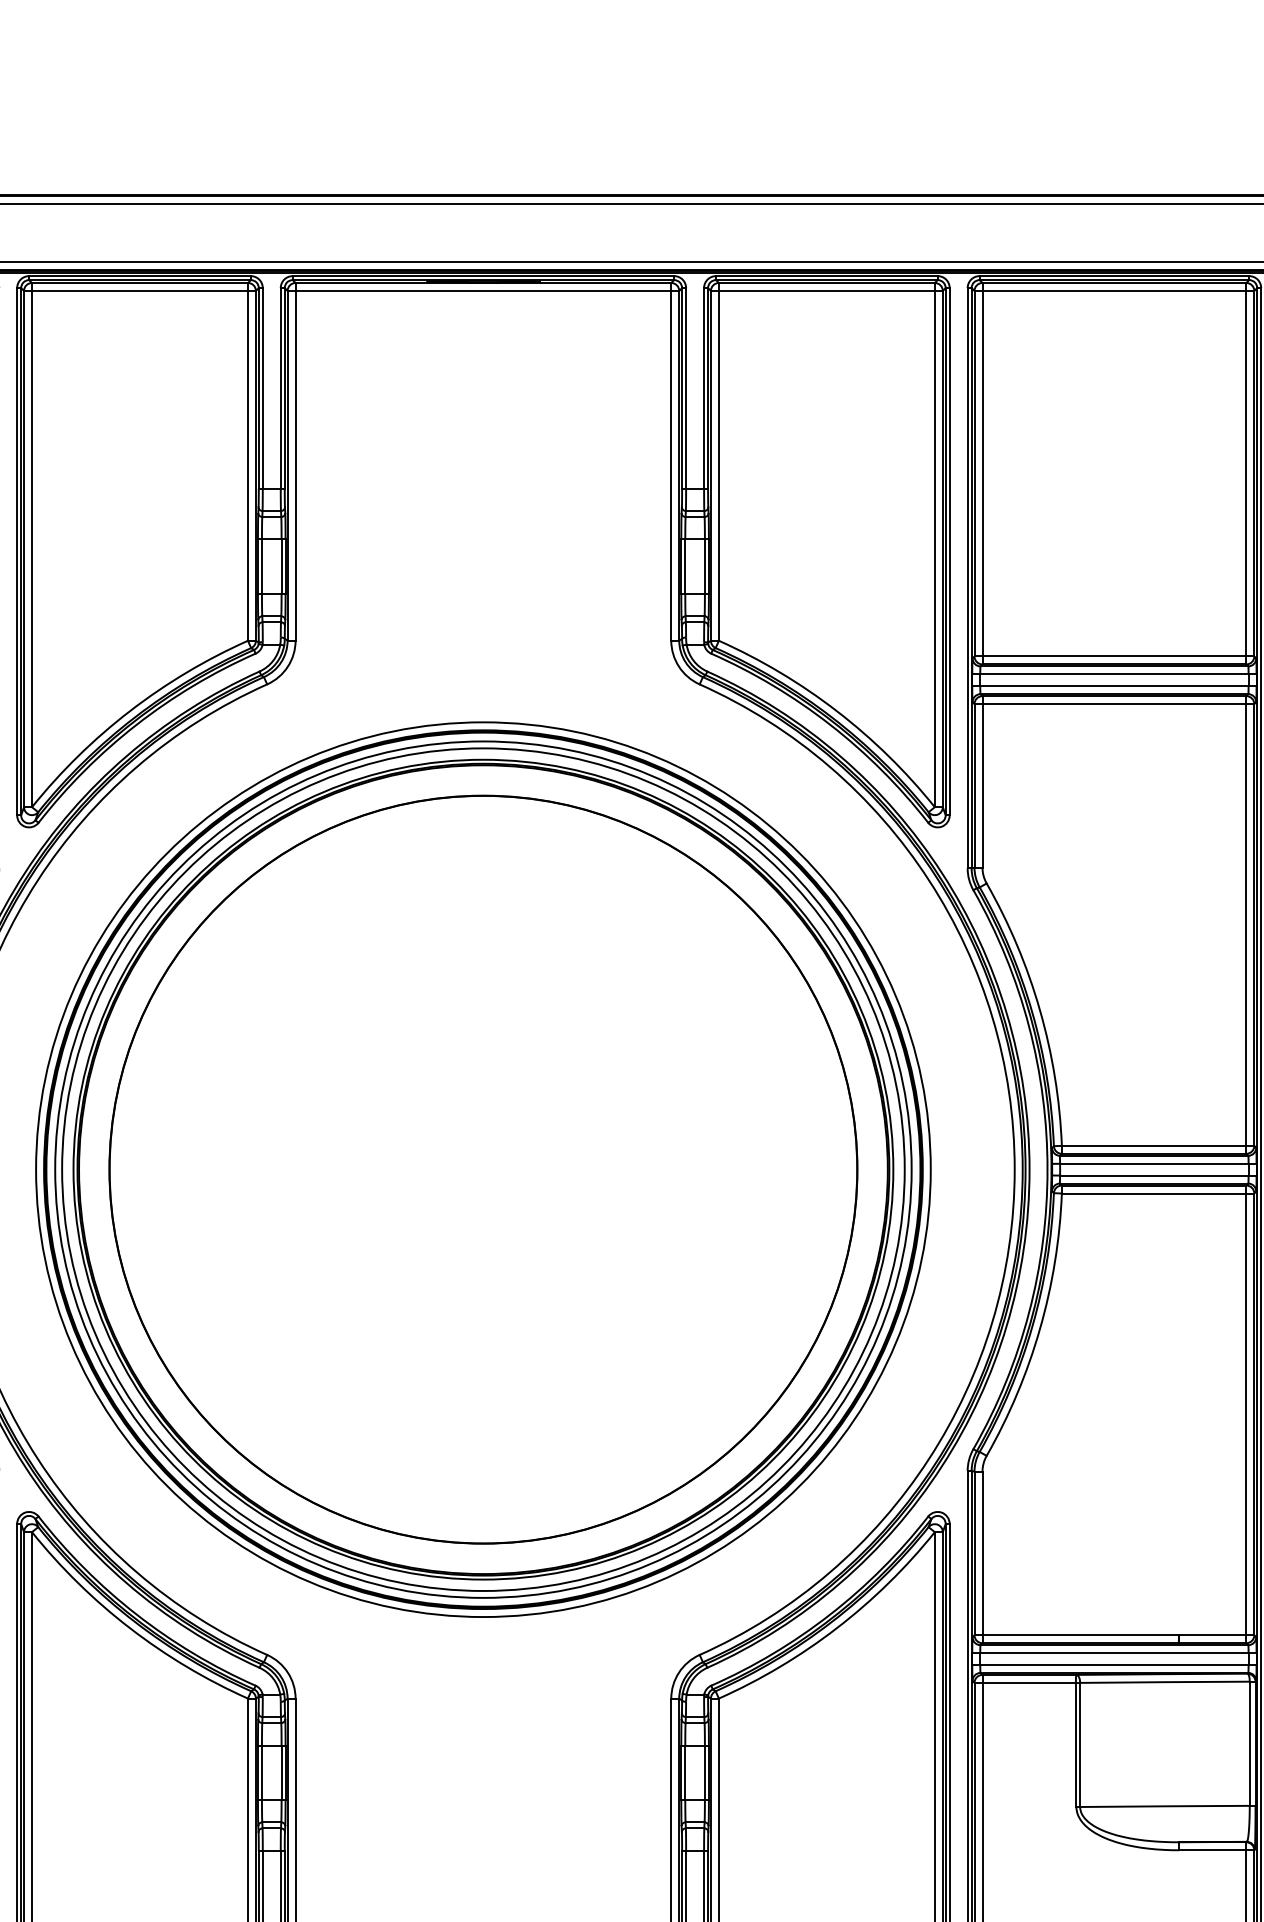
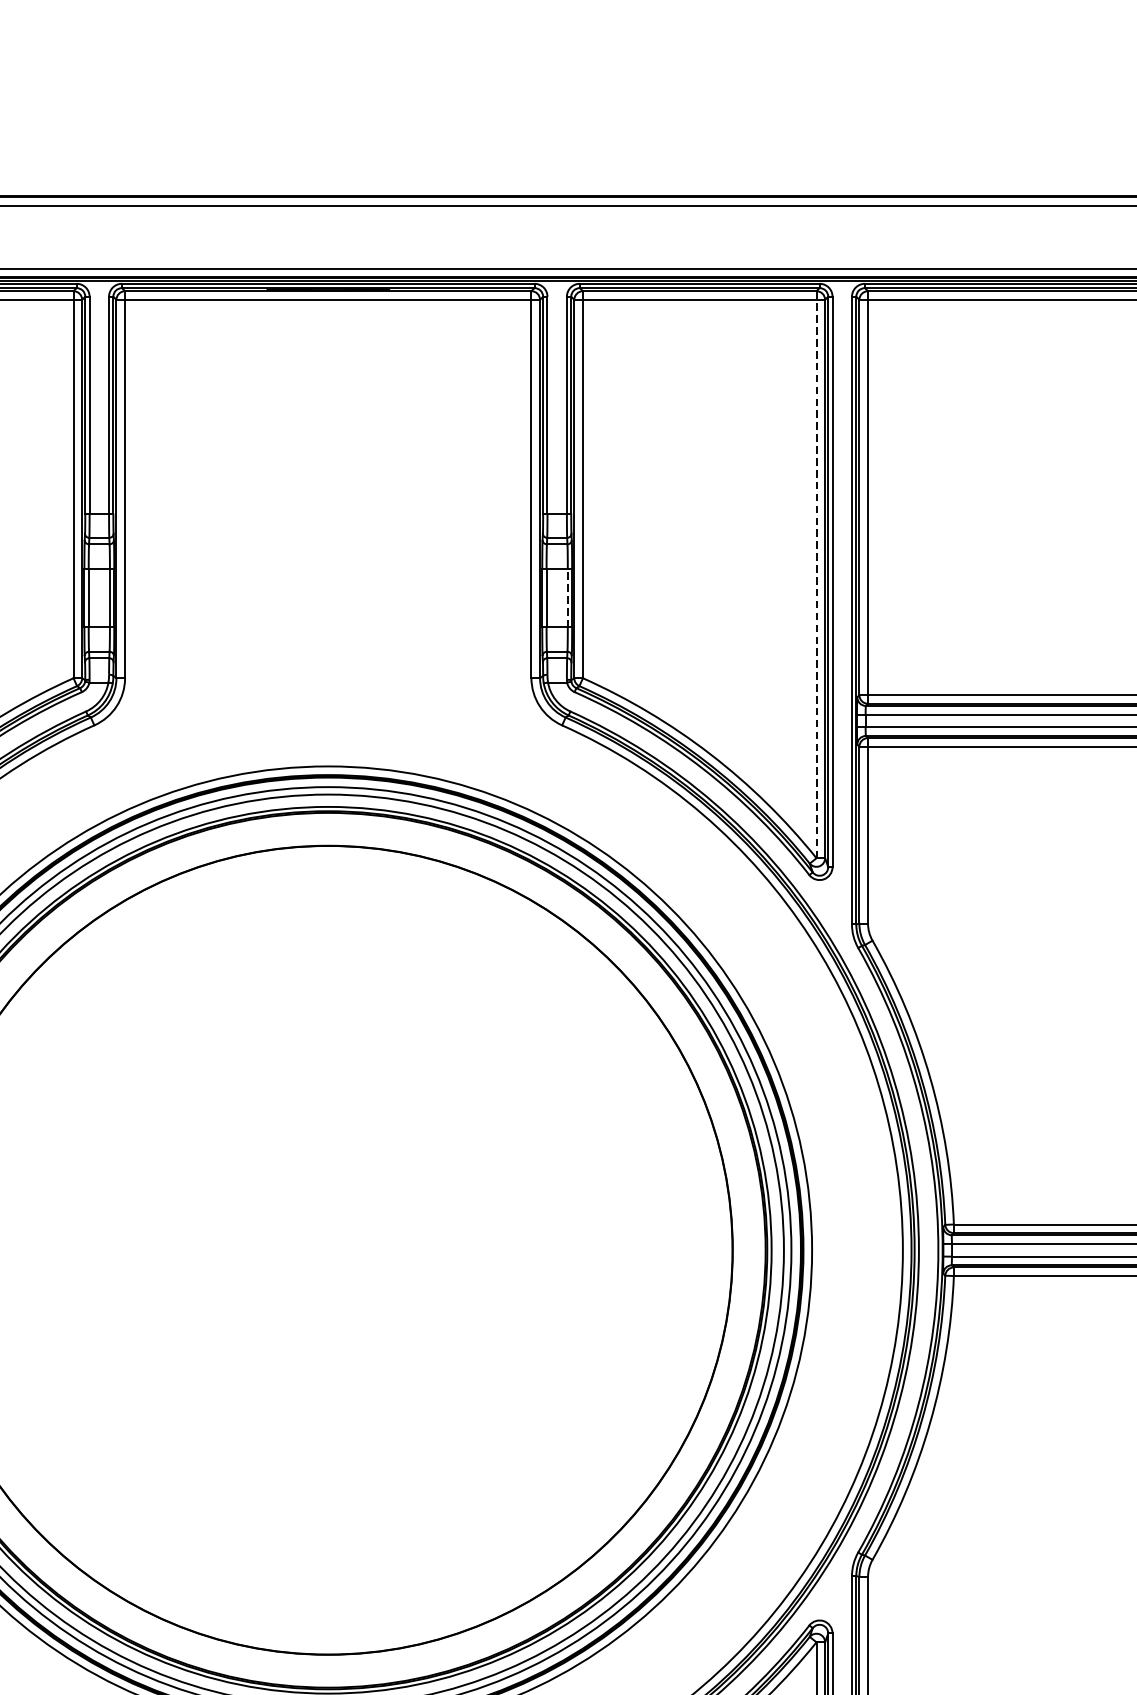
line: (934, 544) -> (816, 574), solid -> dashed
line: (704, 566) -> (567, 597), solid -> dashed

